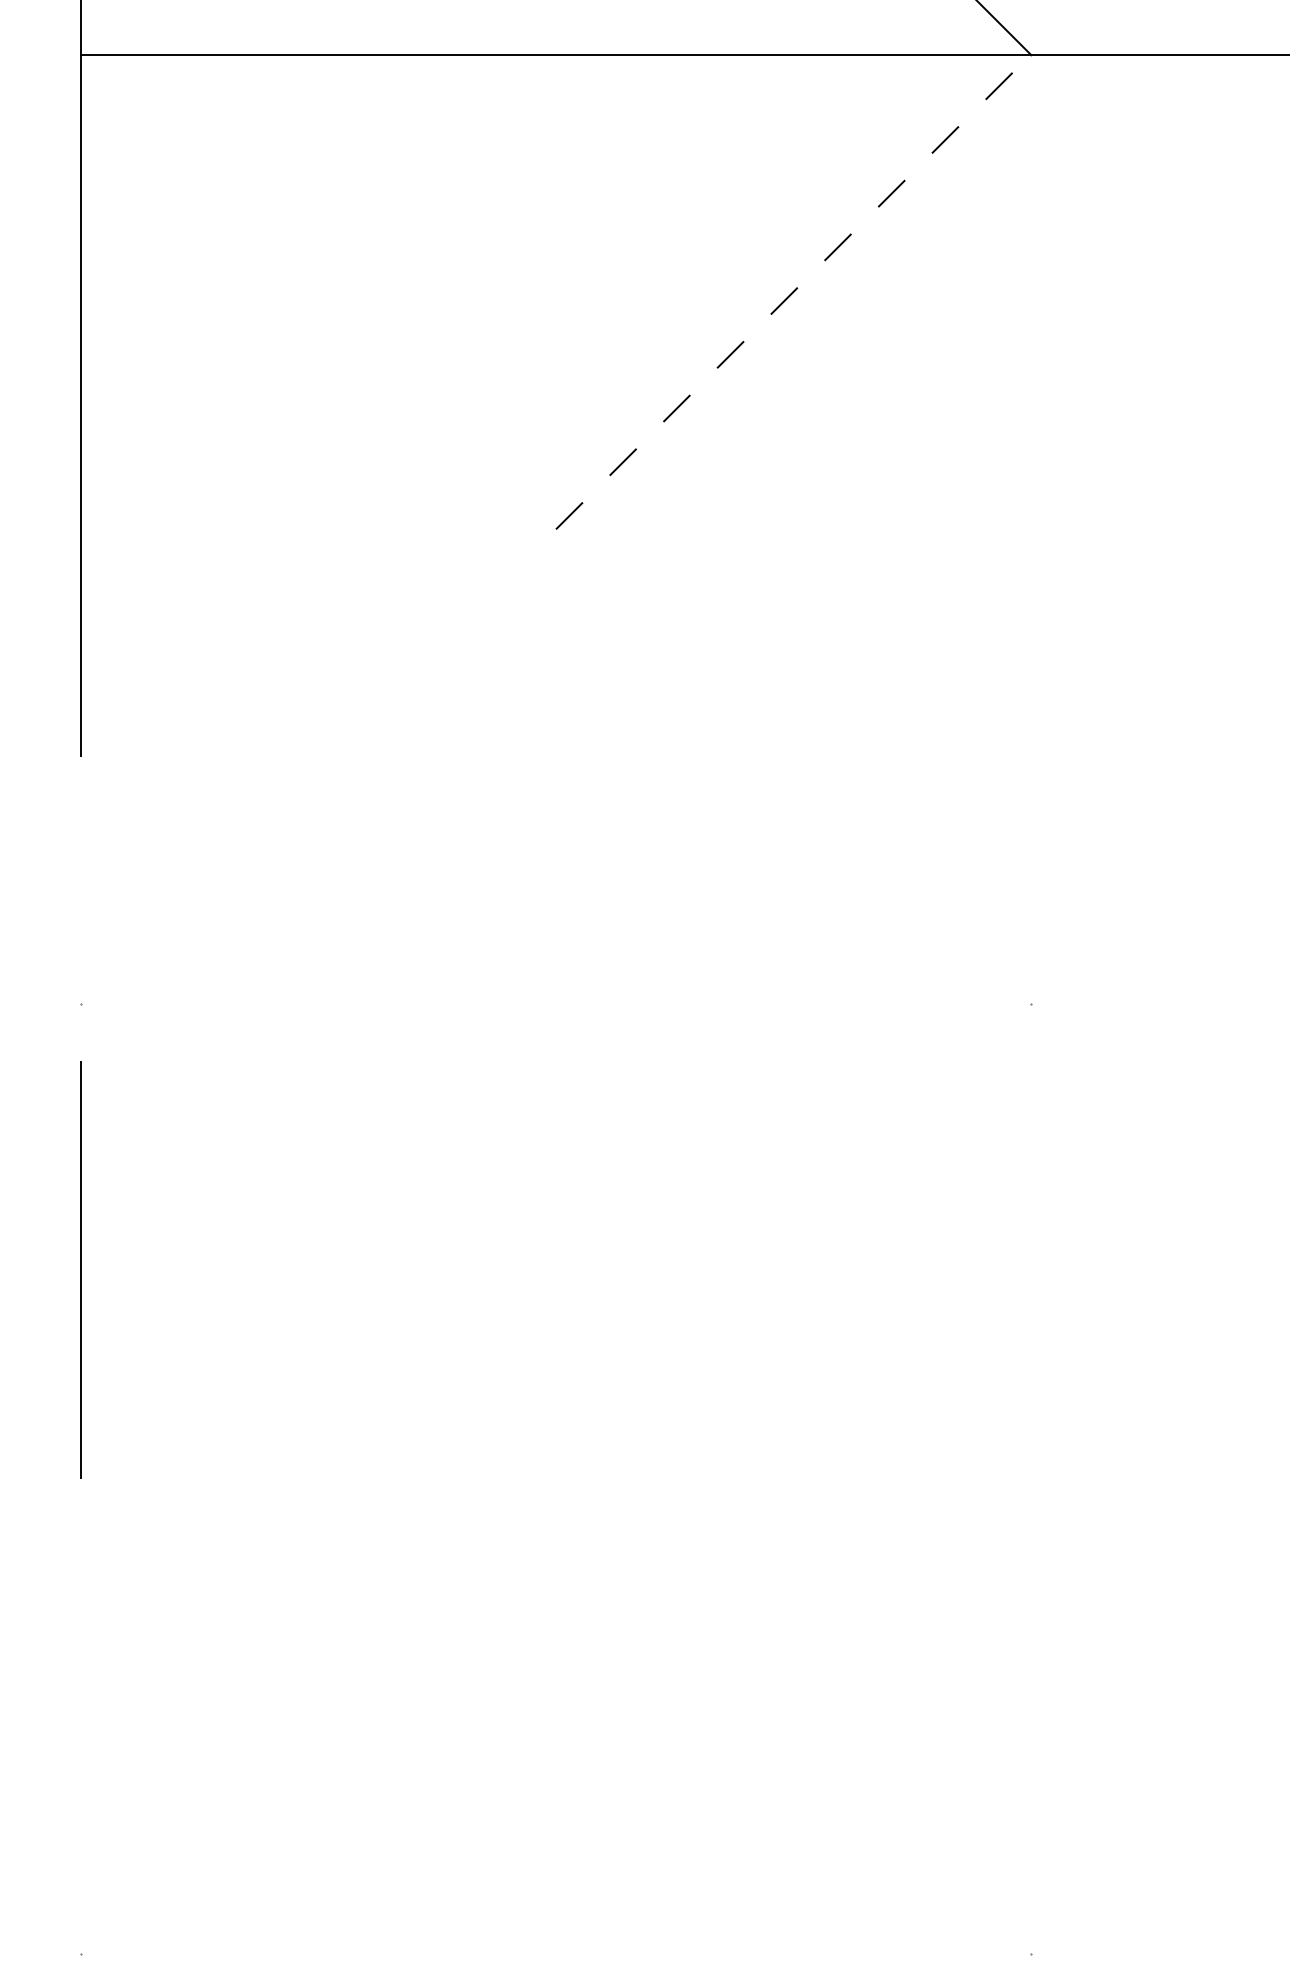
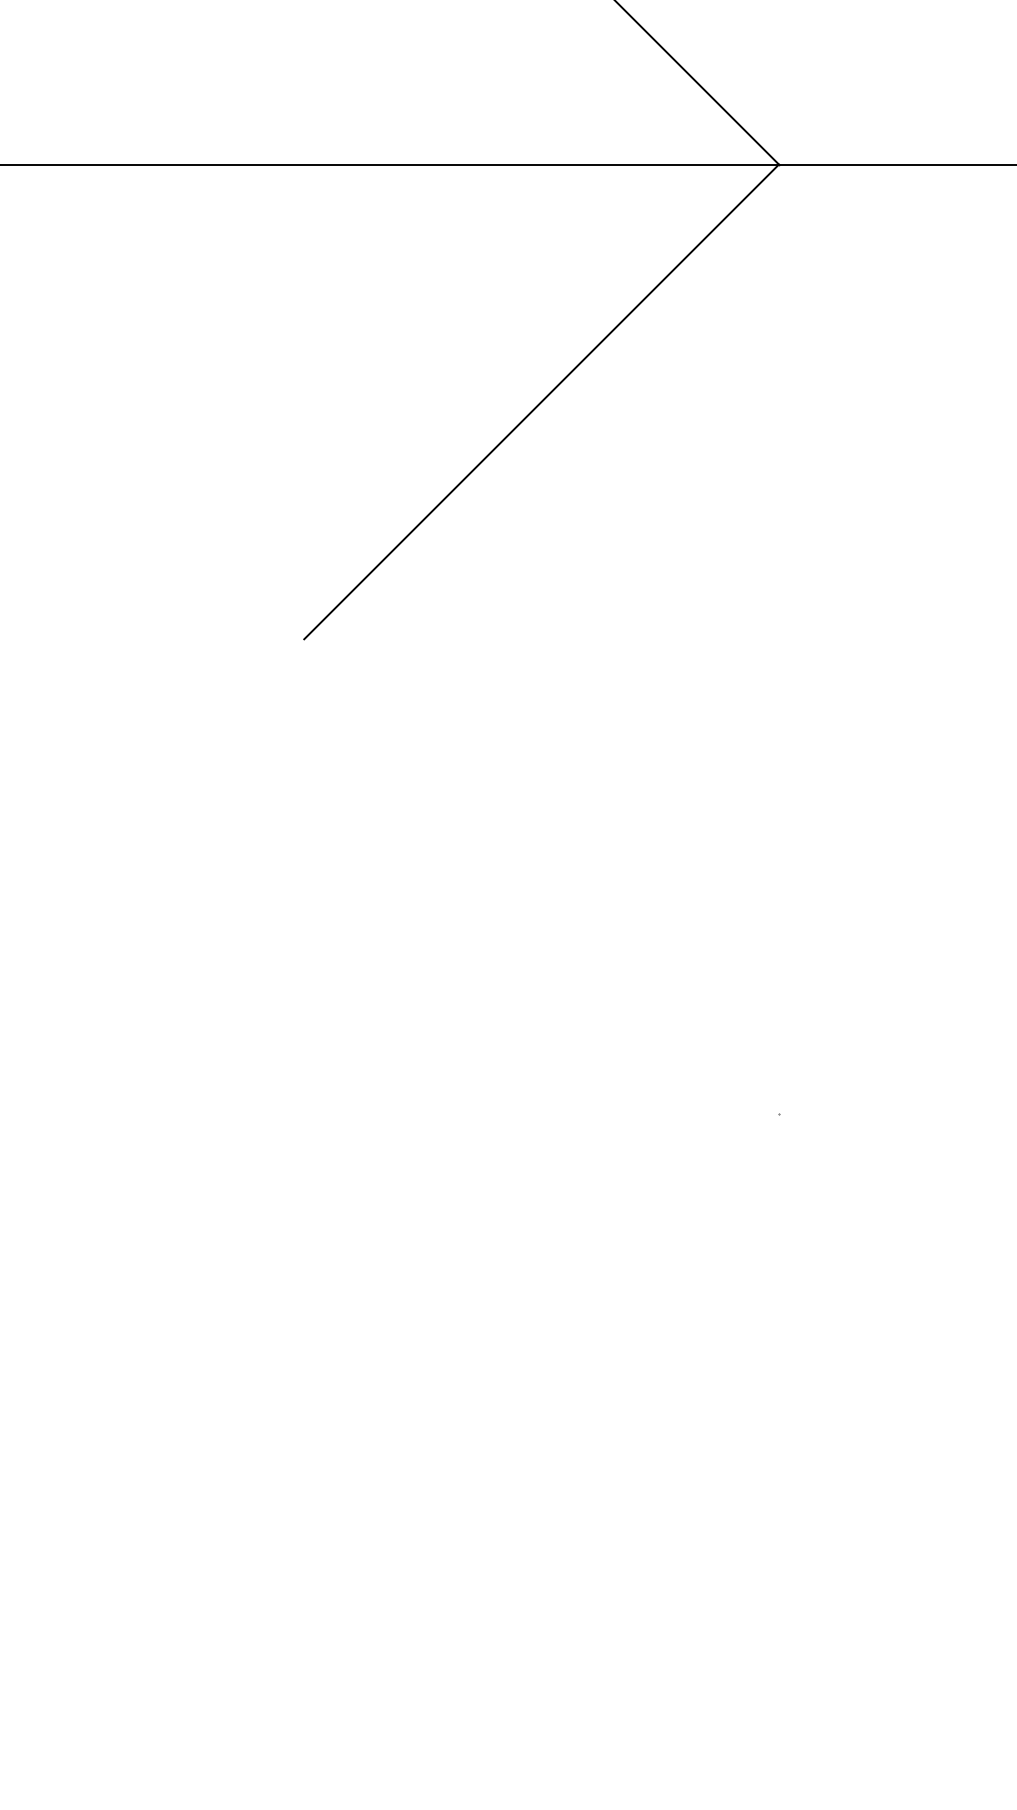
line: (793, 291) -> (541, 401), dashed -> solid

